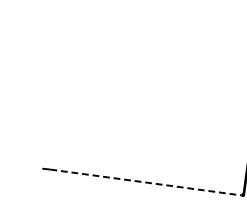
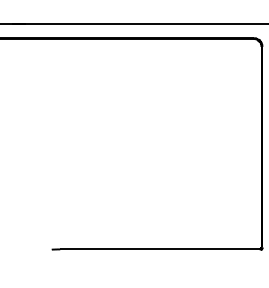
line: (145, 182) -> (159, 249), dashed -> solid

